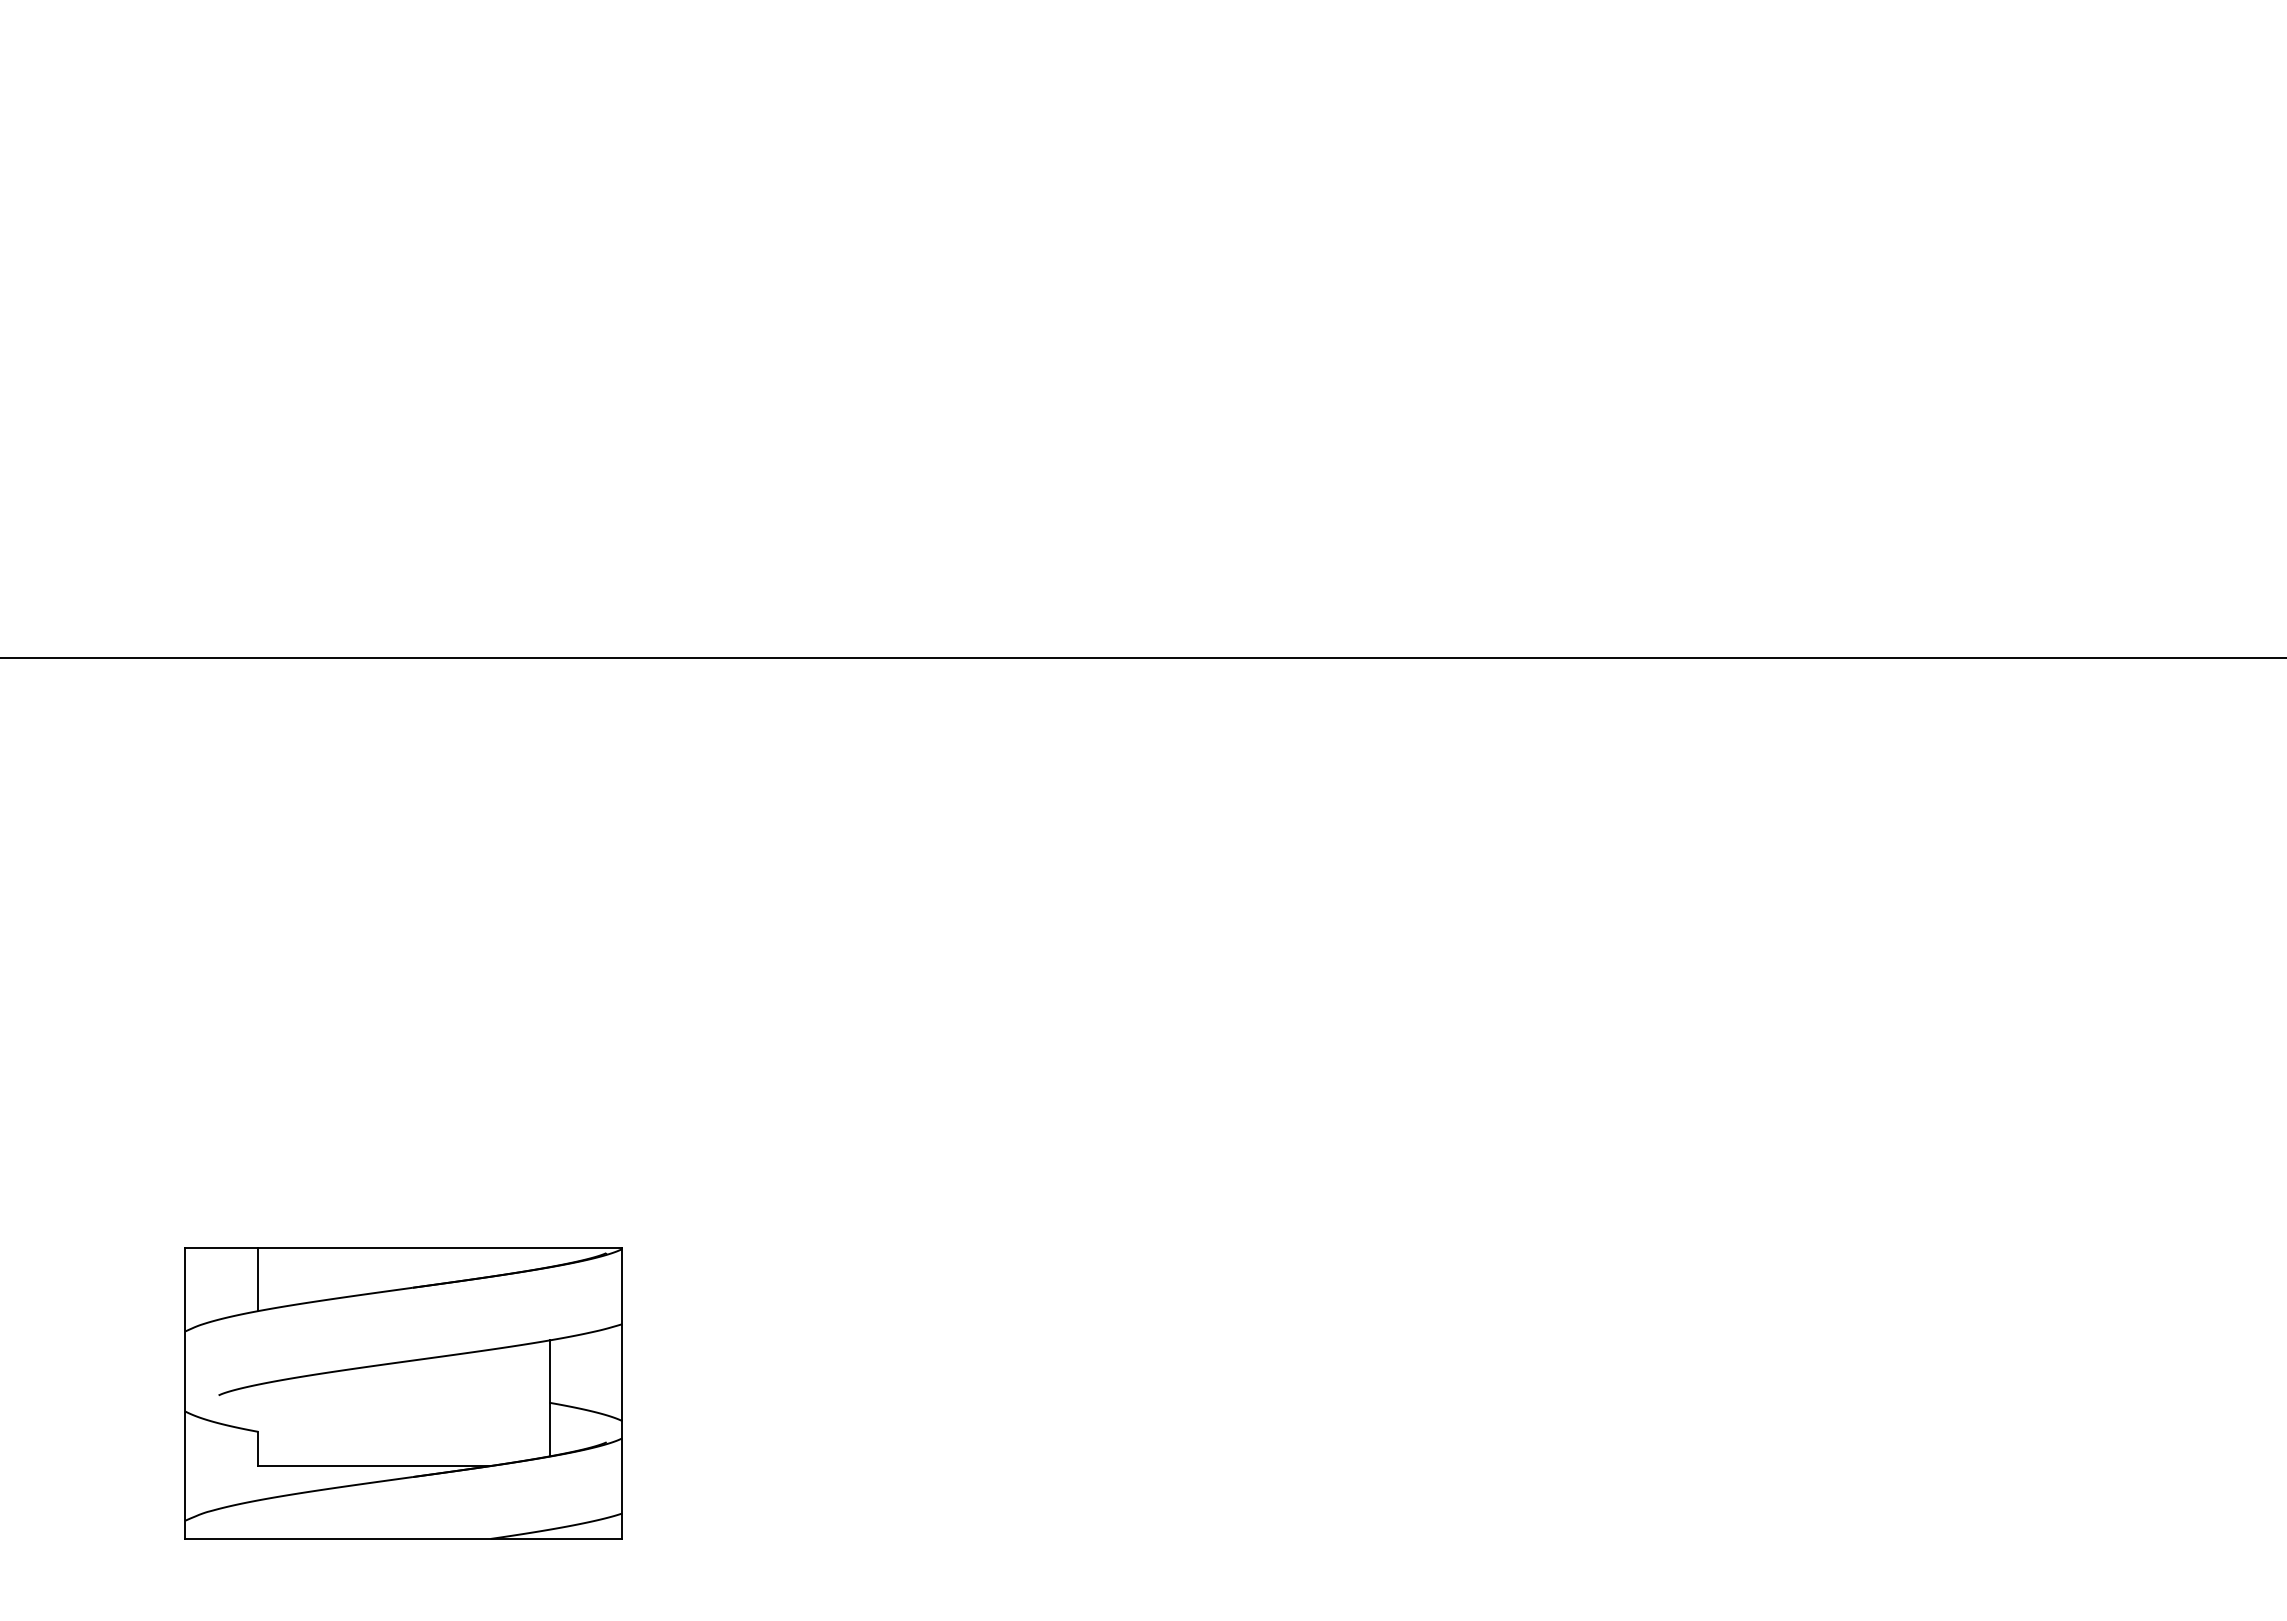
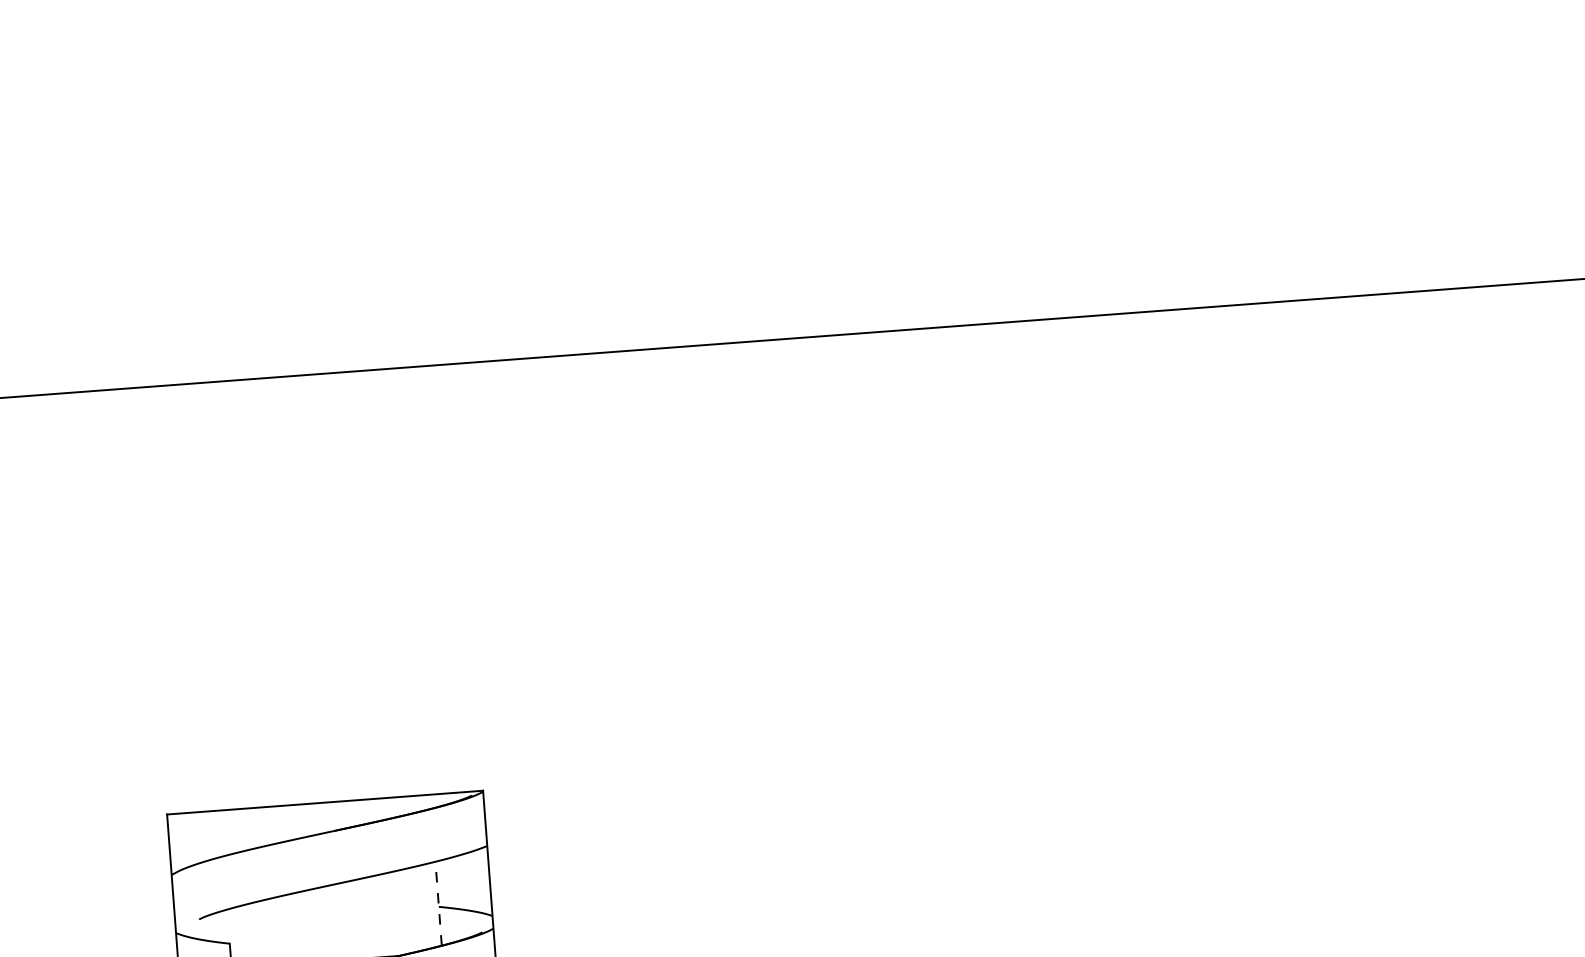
line: (258, 1279) -> (221, 833), removed
line: (549, 1397) -> (438, 903), solid -> dashed

